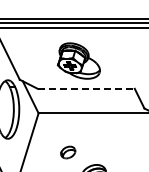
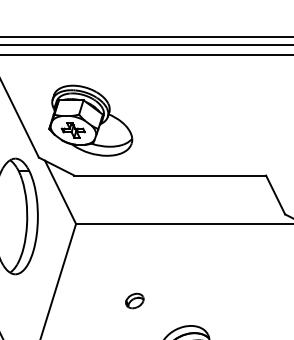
part: (78, 60) -> (89, 119), moved
line: (86, 88) -> (170, 174), dashed -> solid
part: (68, 151) -> (135, 299), size x0.62

